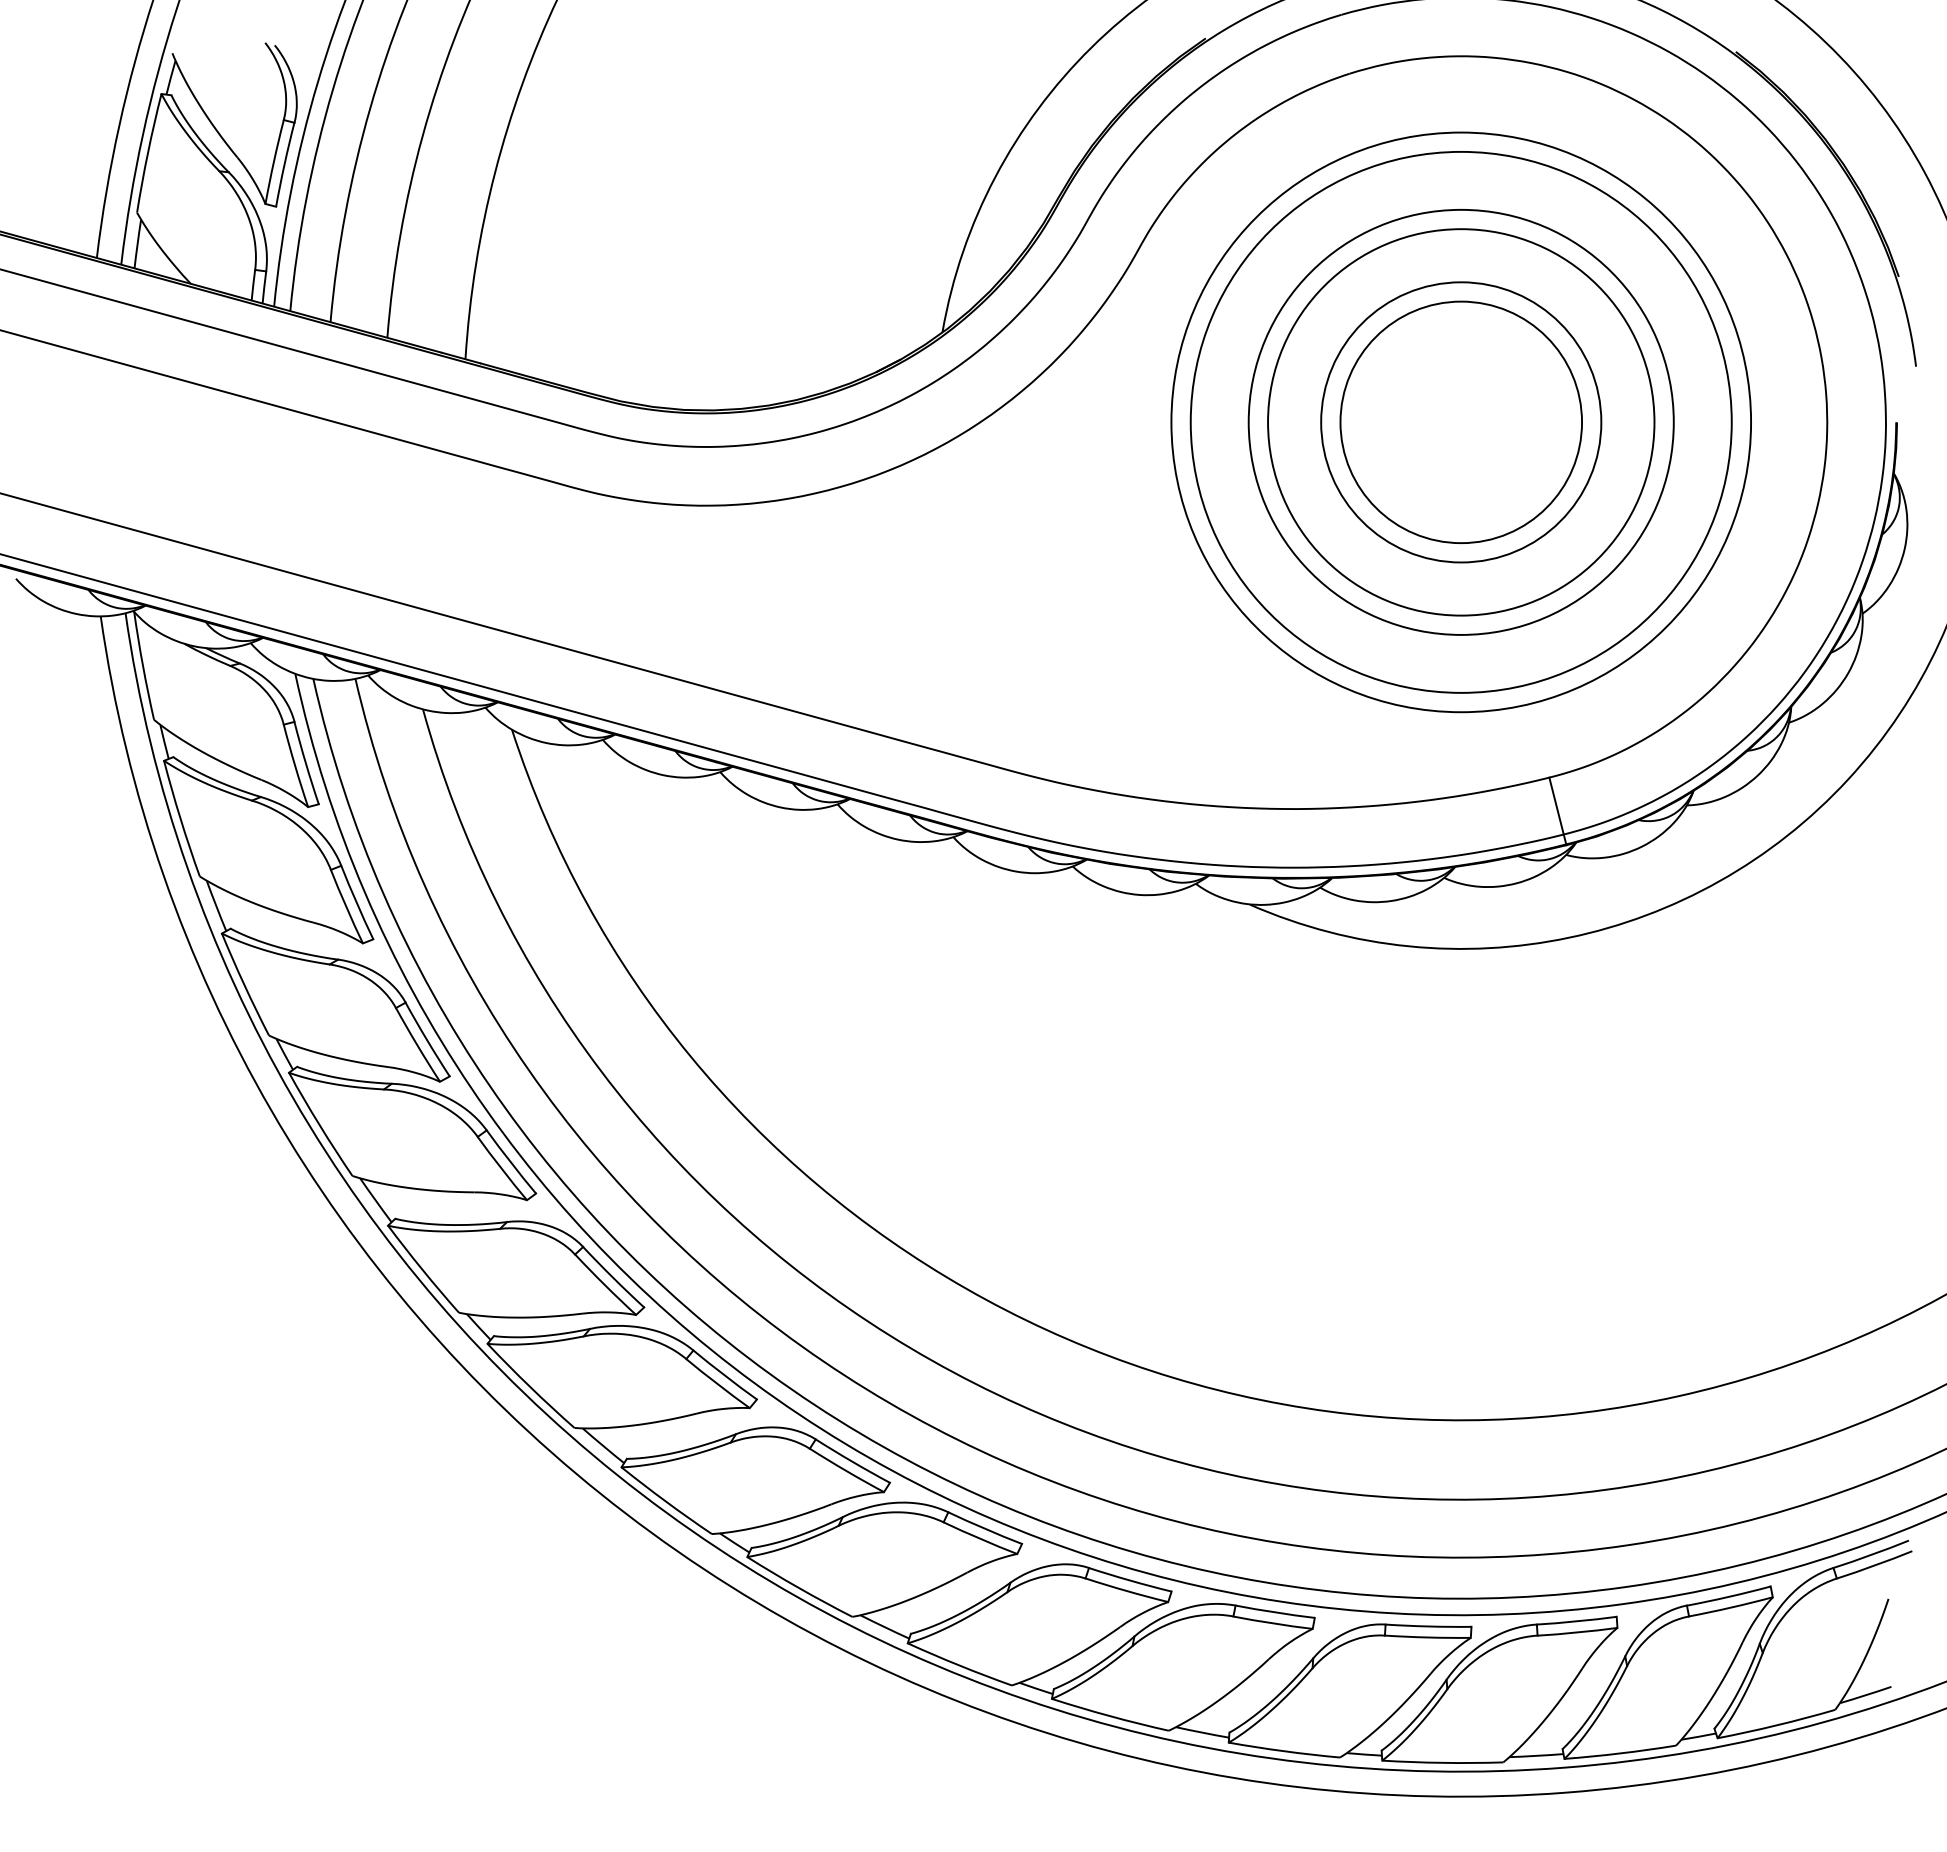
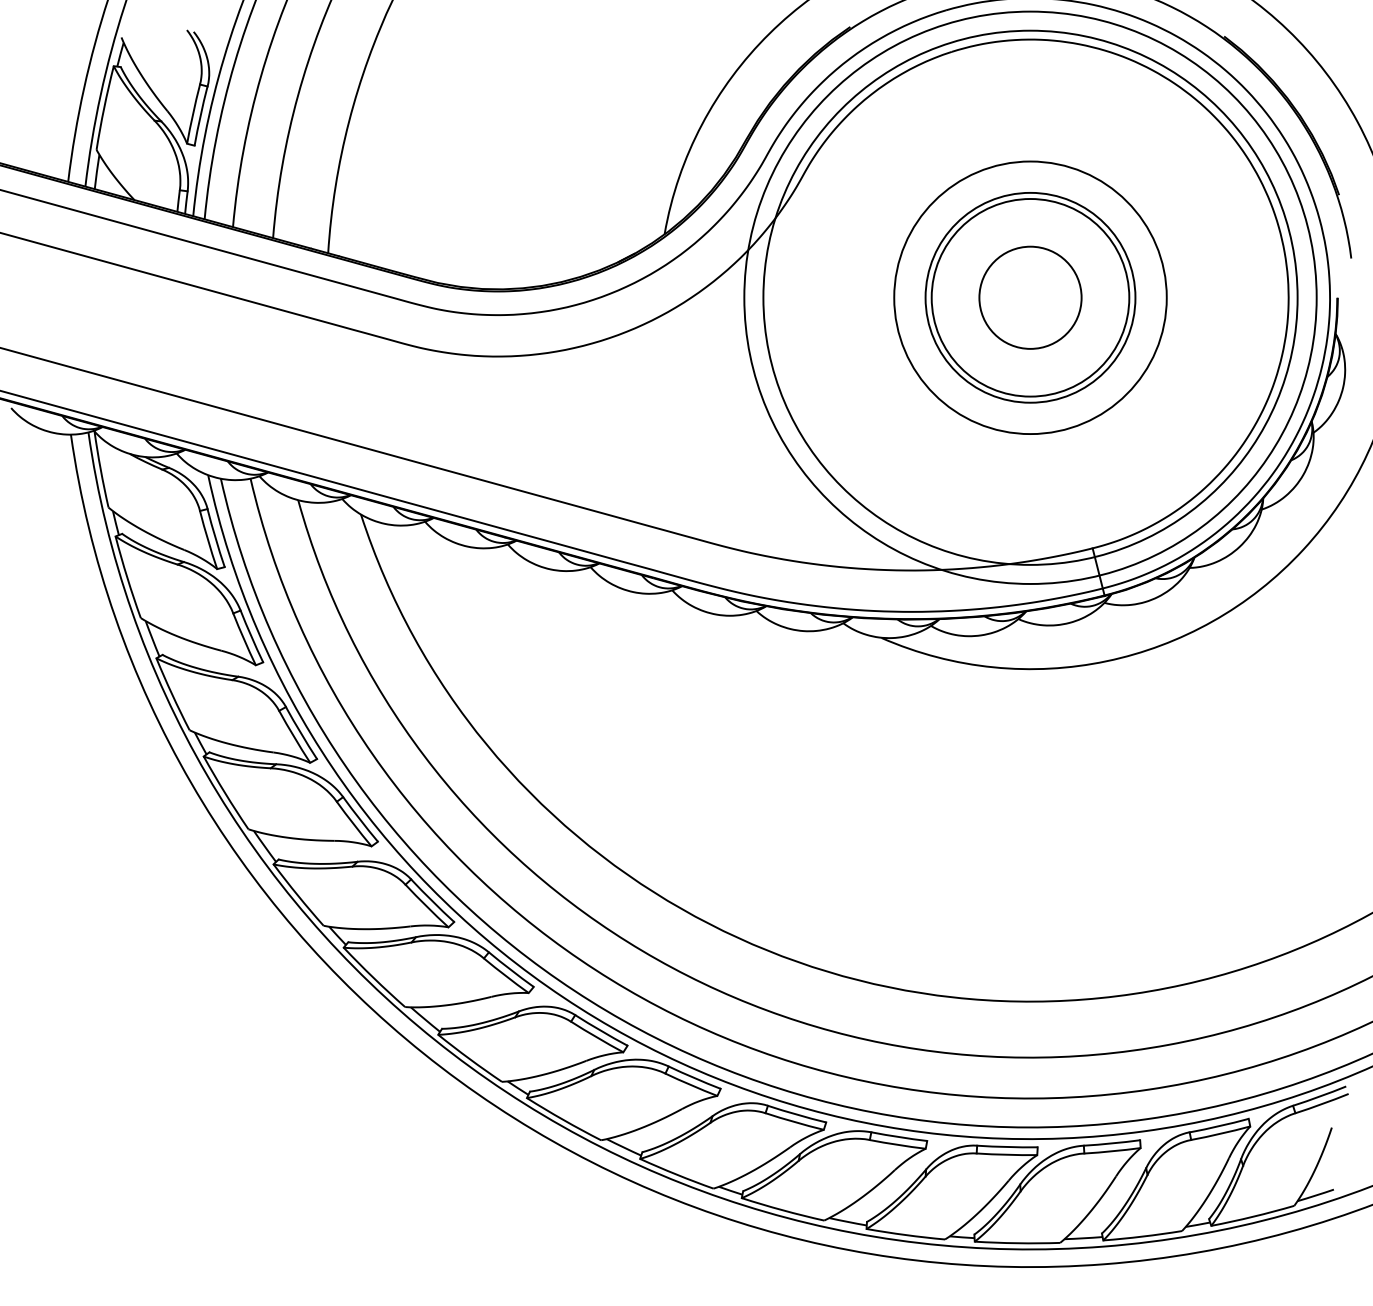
circle: (1460, 421) -> (1029, 297), size x0.7
circle: (1460, 421) -> (1029, 297), size x1.4
circle: (1461, 422) -> (1030, 297), size x0.6
circle: (1461, 422) -> (1030, 297), size x1.4

